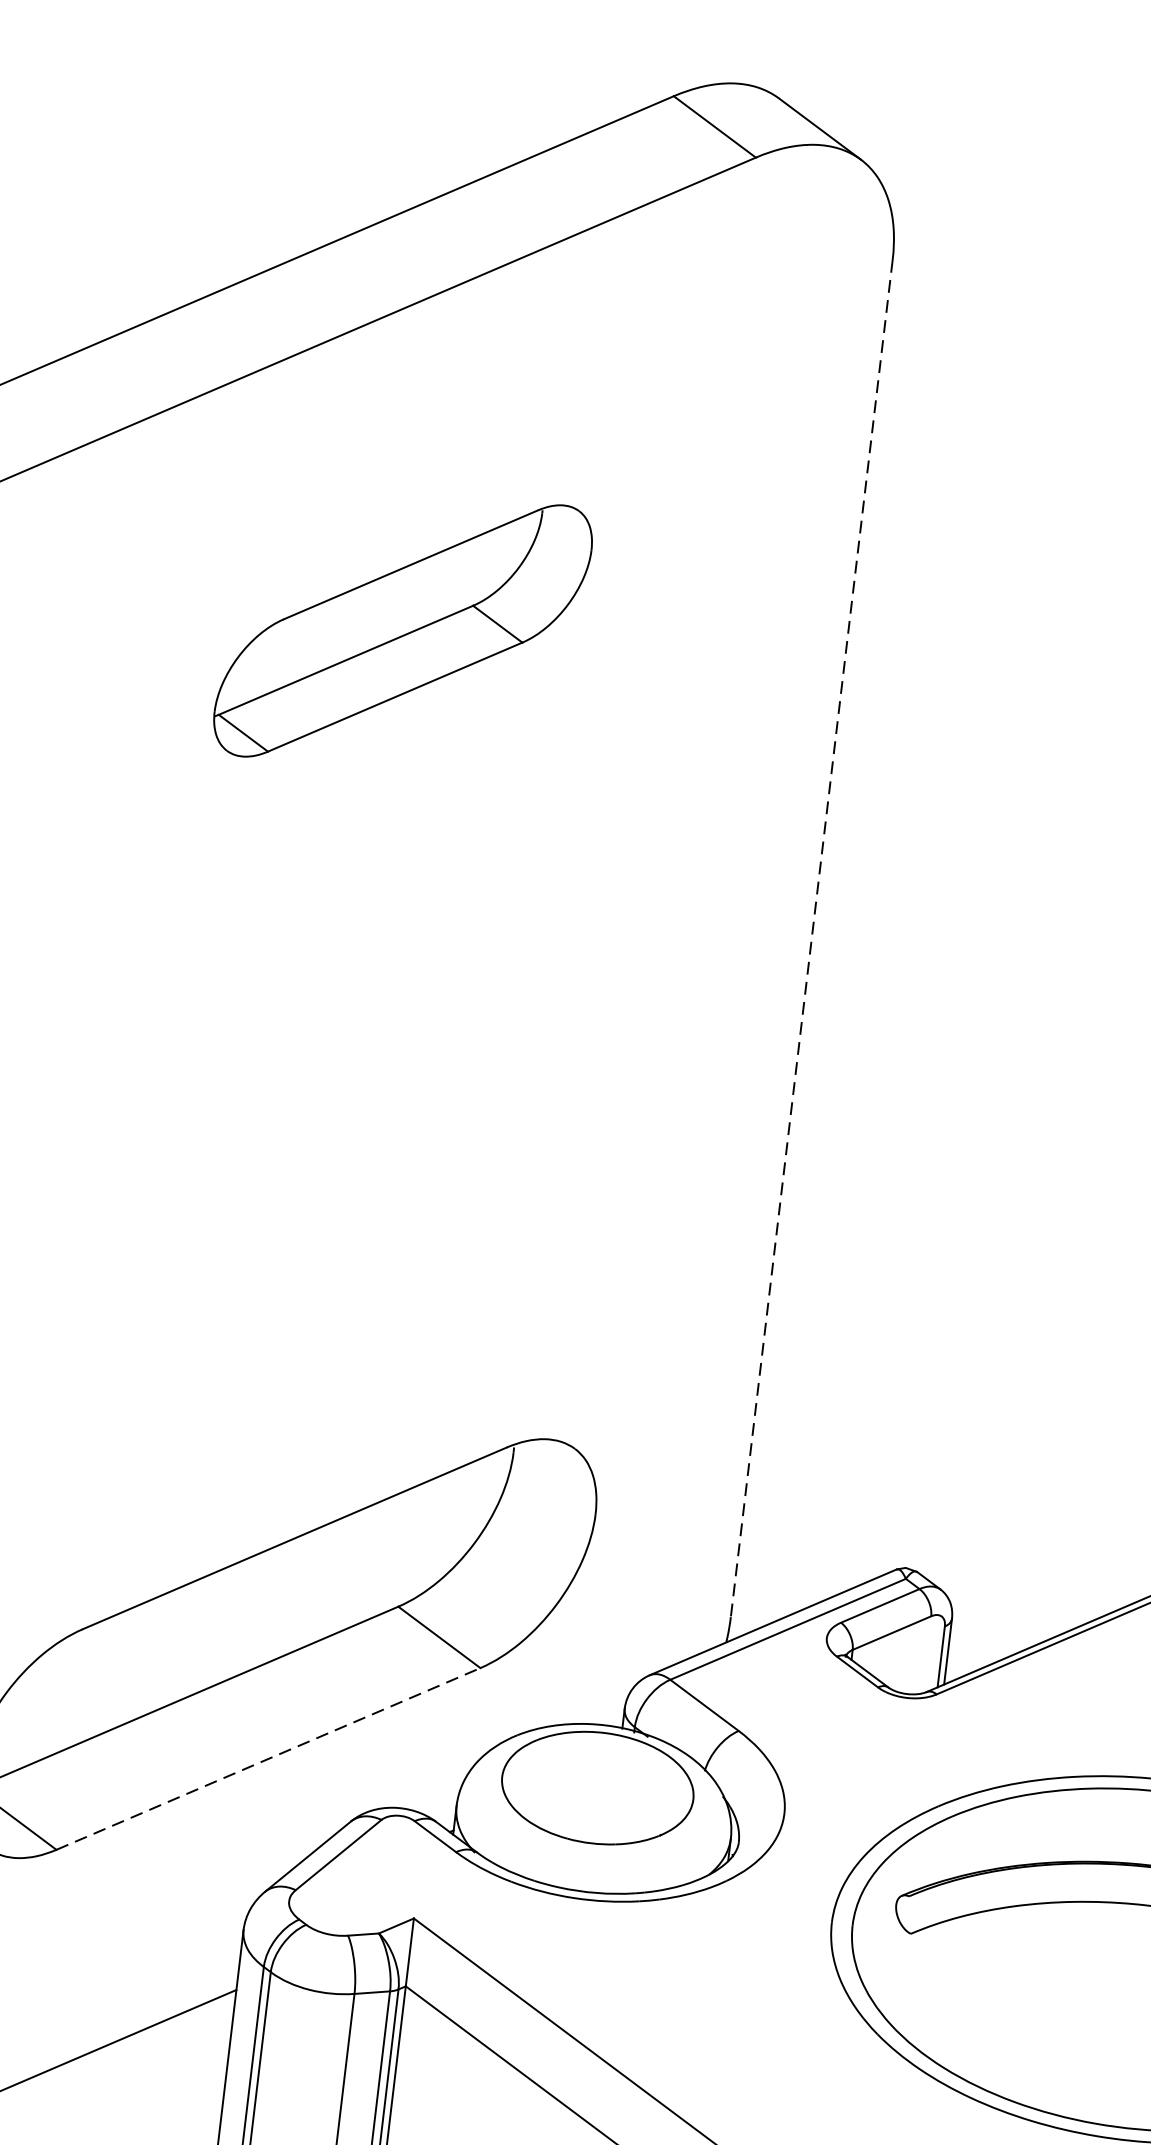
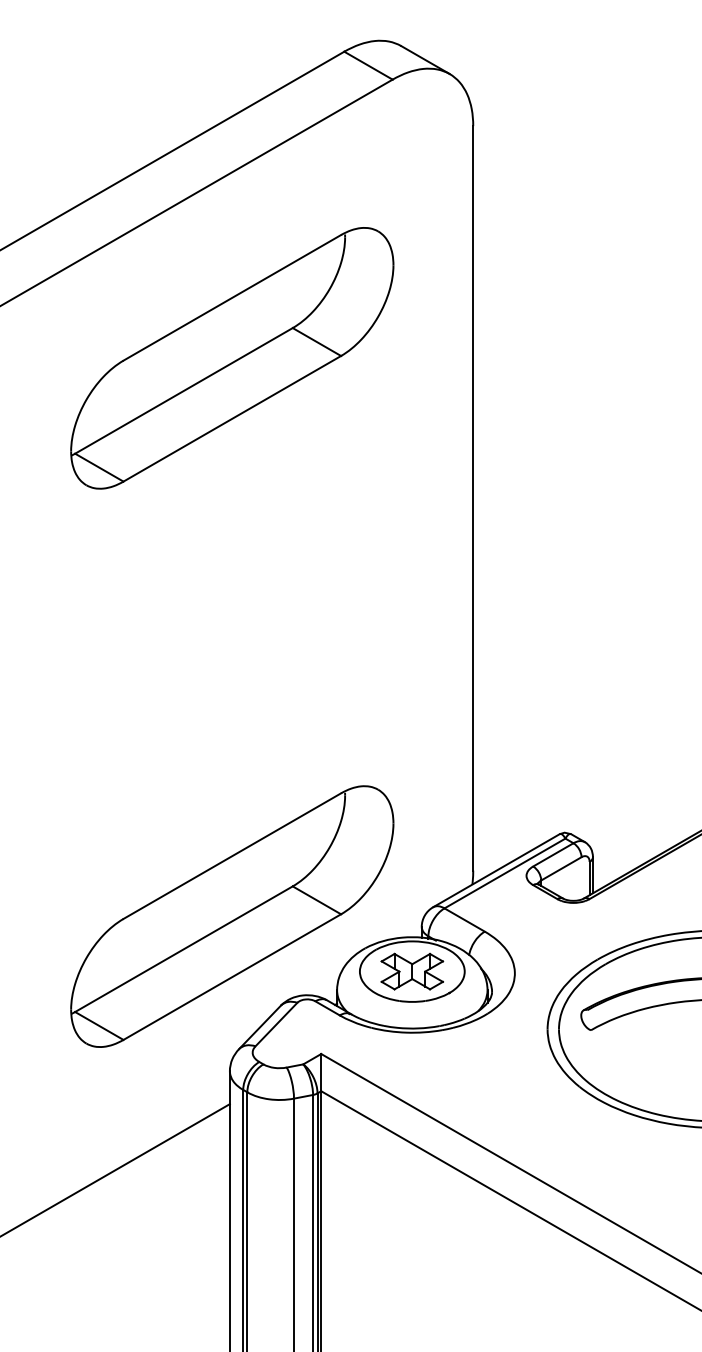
part: (403, 631) -> (232, 358), size x1.67
line: (812, 938) -> (473, 498), dashed -> solid
line: (268, 1759) -> (232, 977), dashed -> solid
part: (598, 1787) -> (412, 971), added

